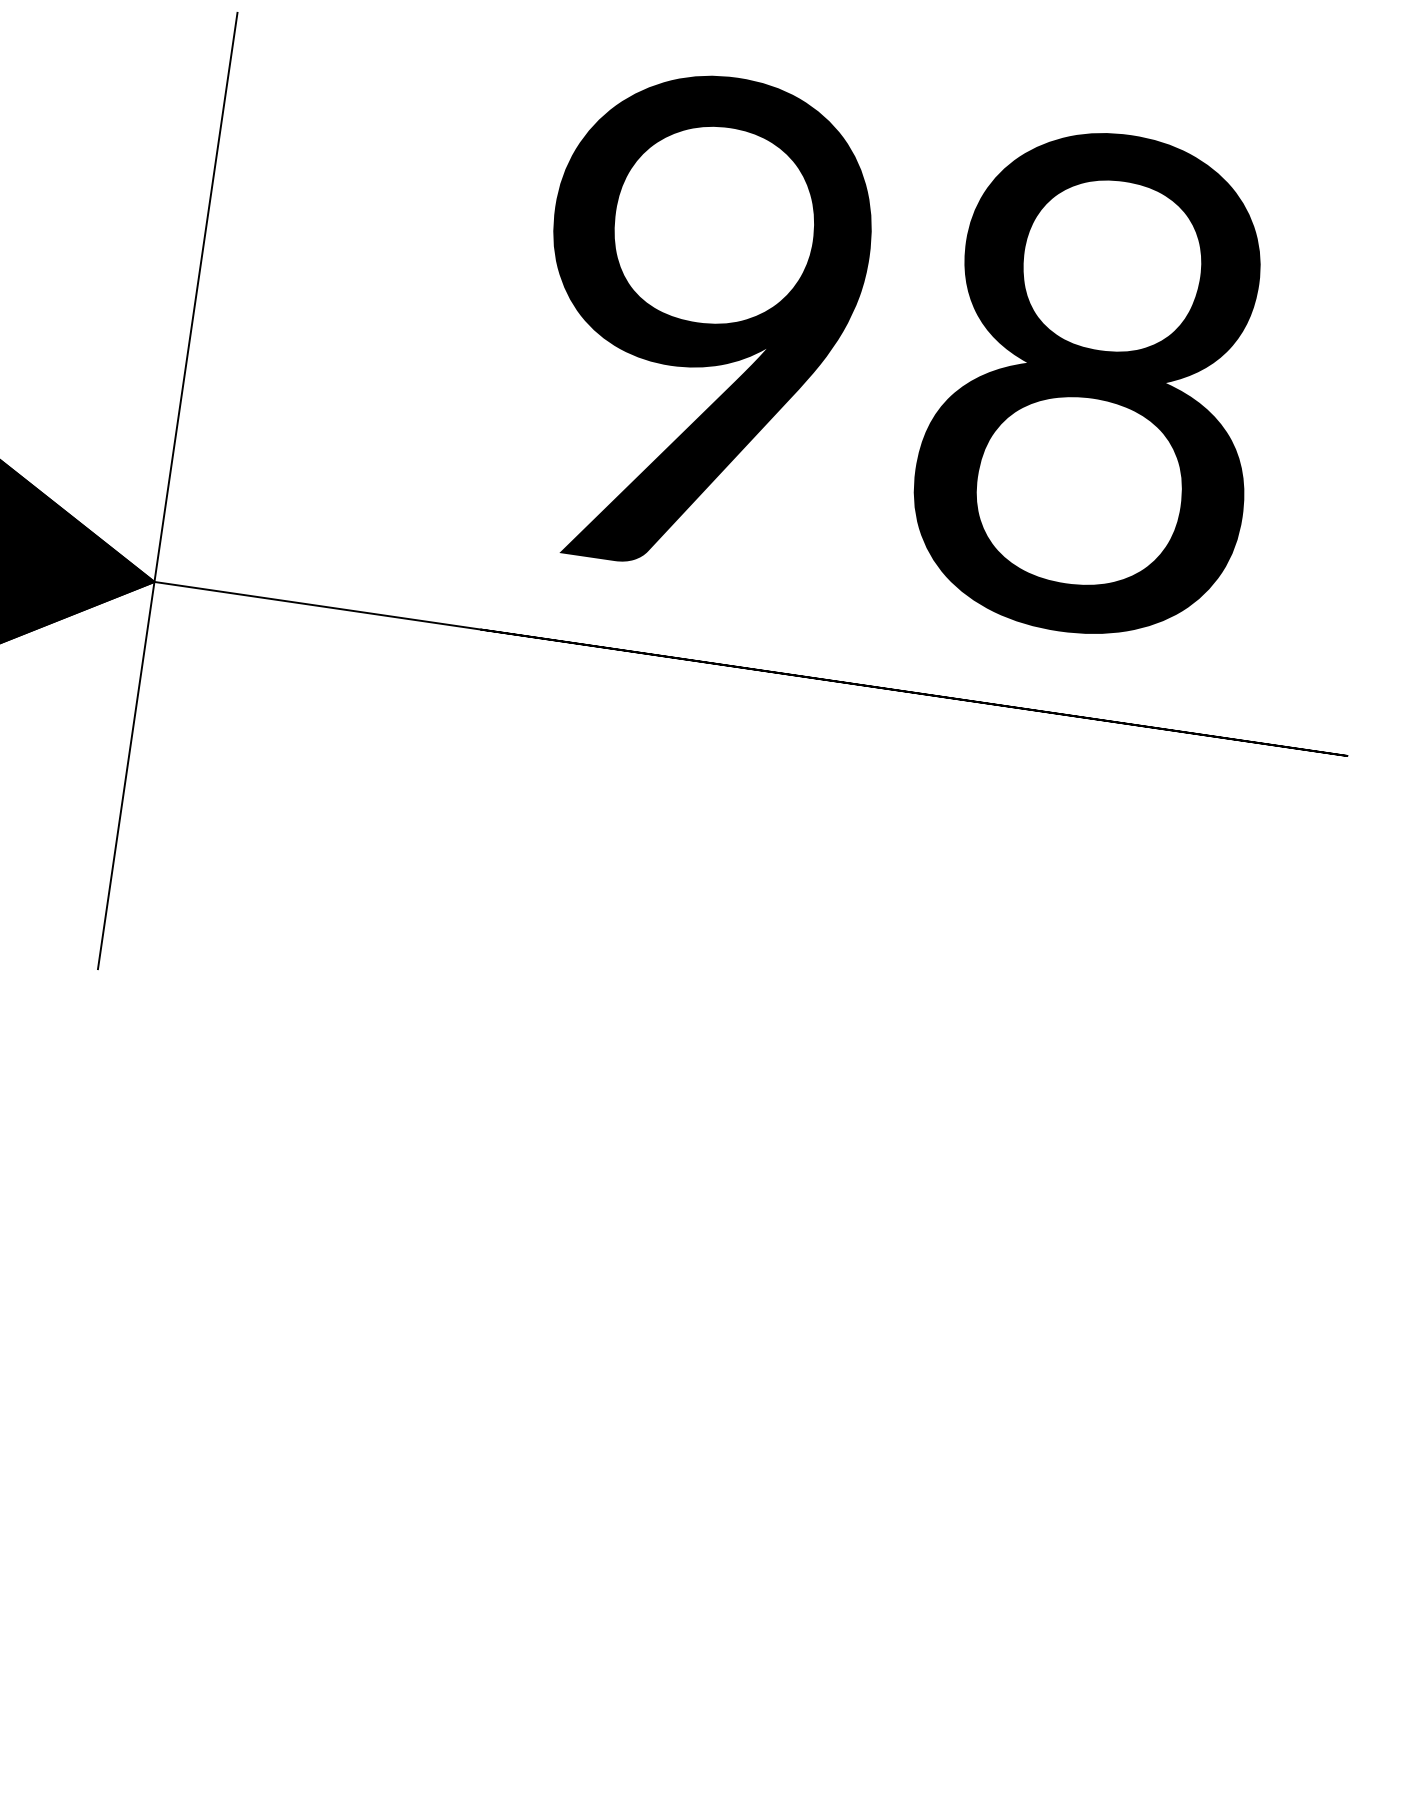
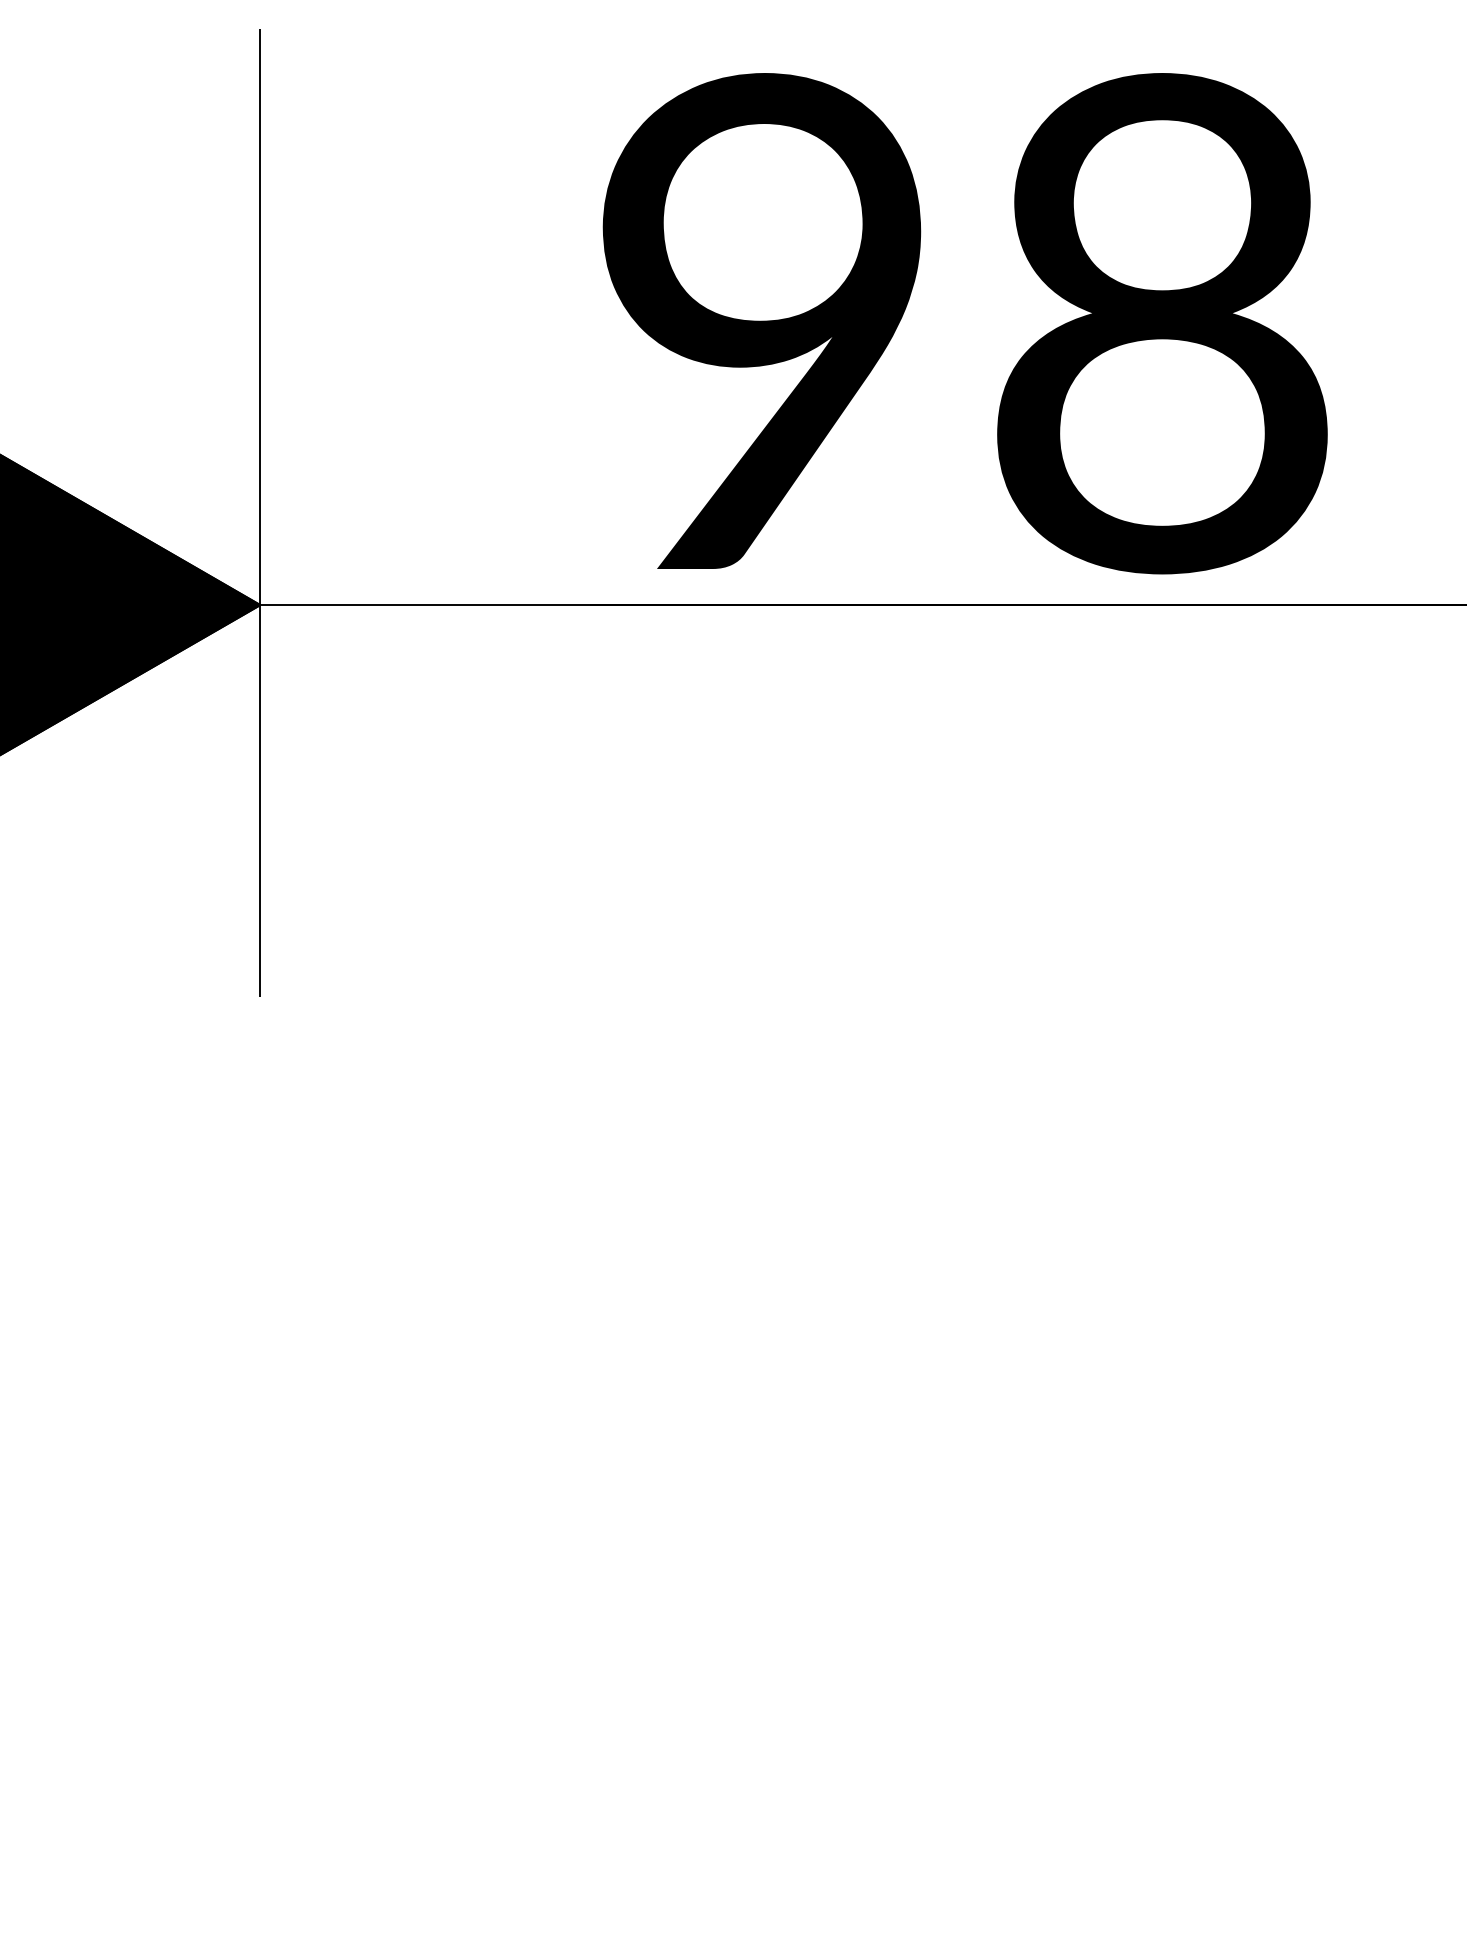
text: (899, 354) -> (964, 323), moved

